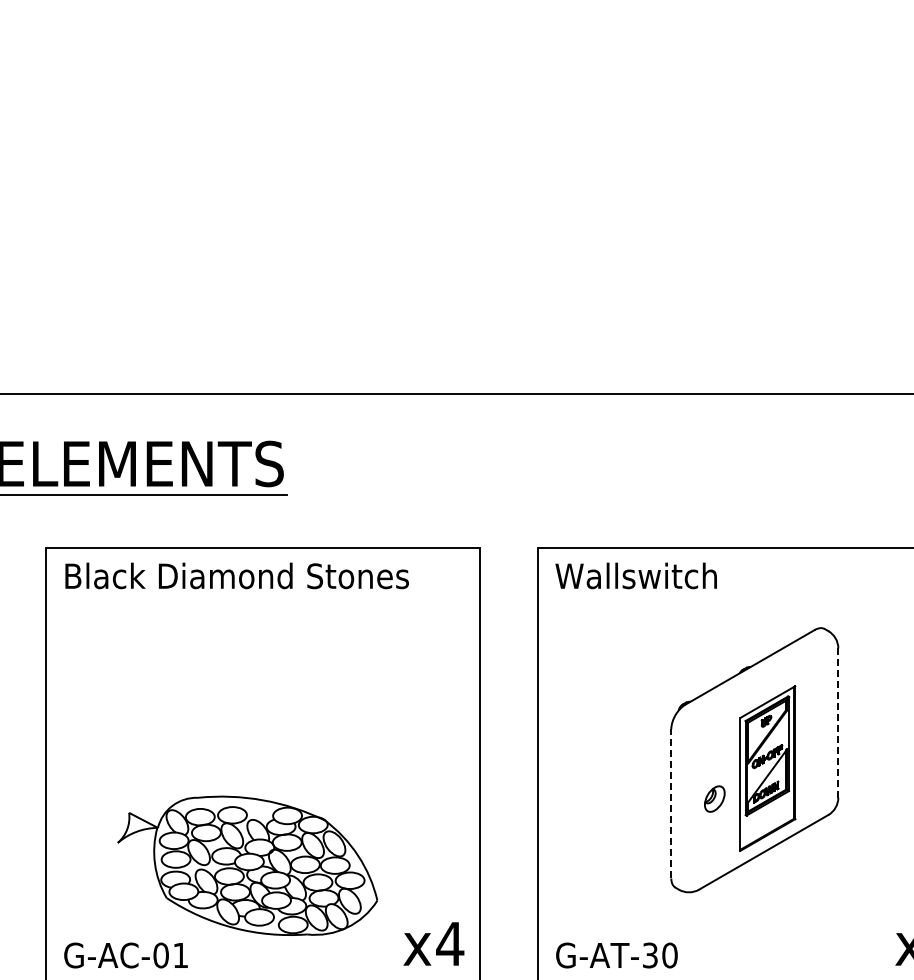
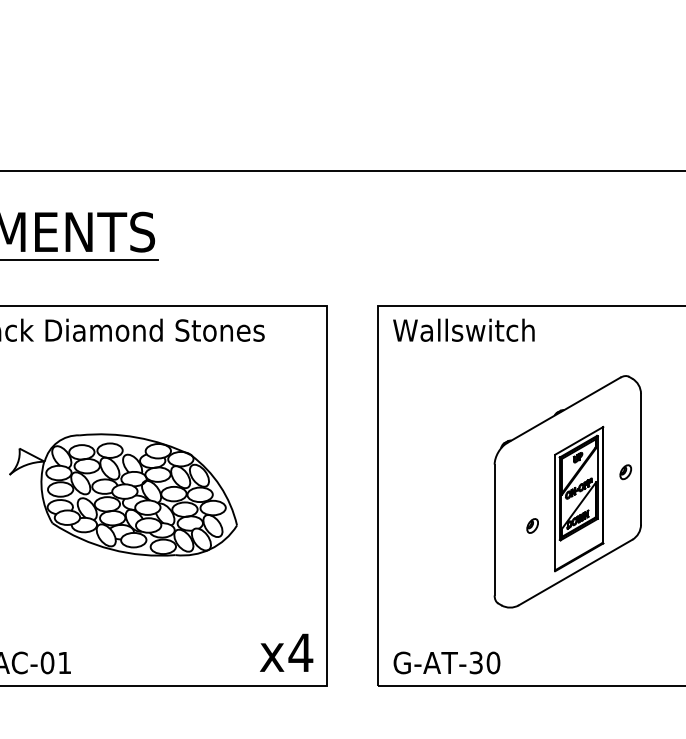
line: (838, 723) -> (641, 459), dashed -> solid
part: (820, 737) -> (625, 471), added
part: (714, 799) -> (532, 526), size x0.62
line: (671, 803) -> (494, 529), dashed -> solid
part: (247, 865) -> (123, 494), moved

